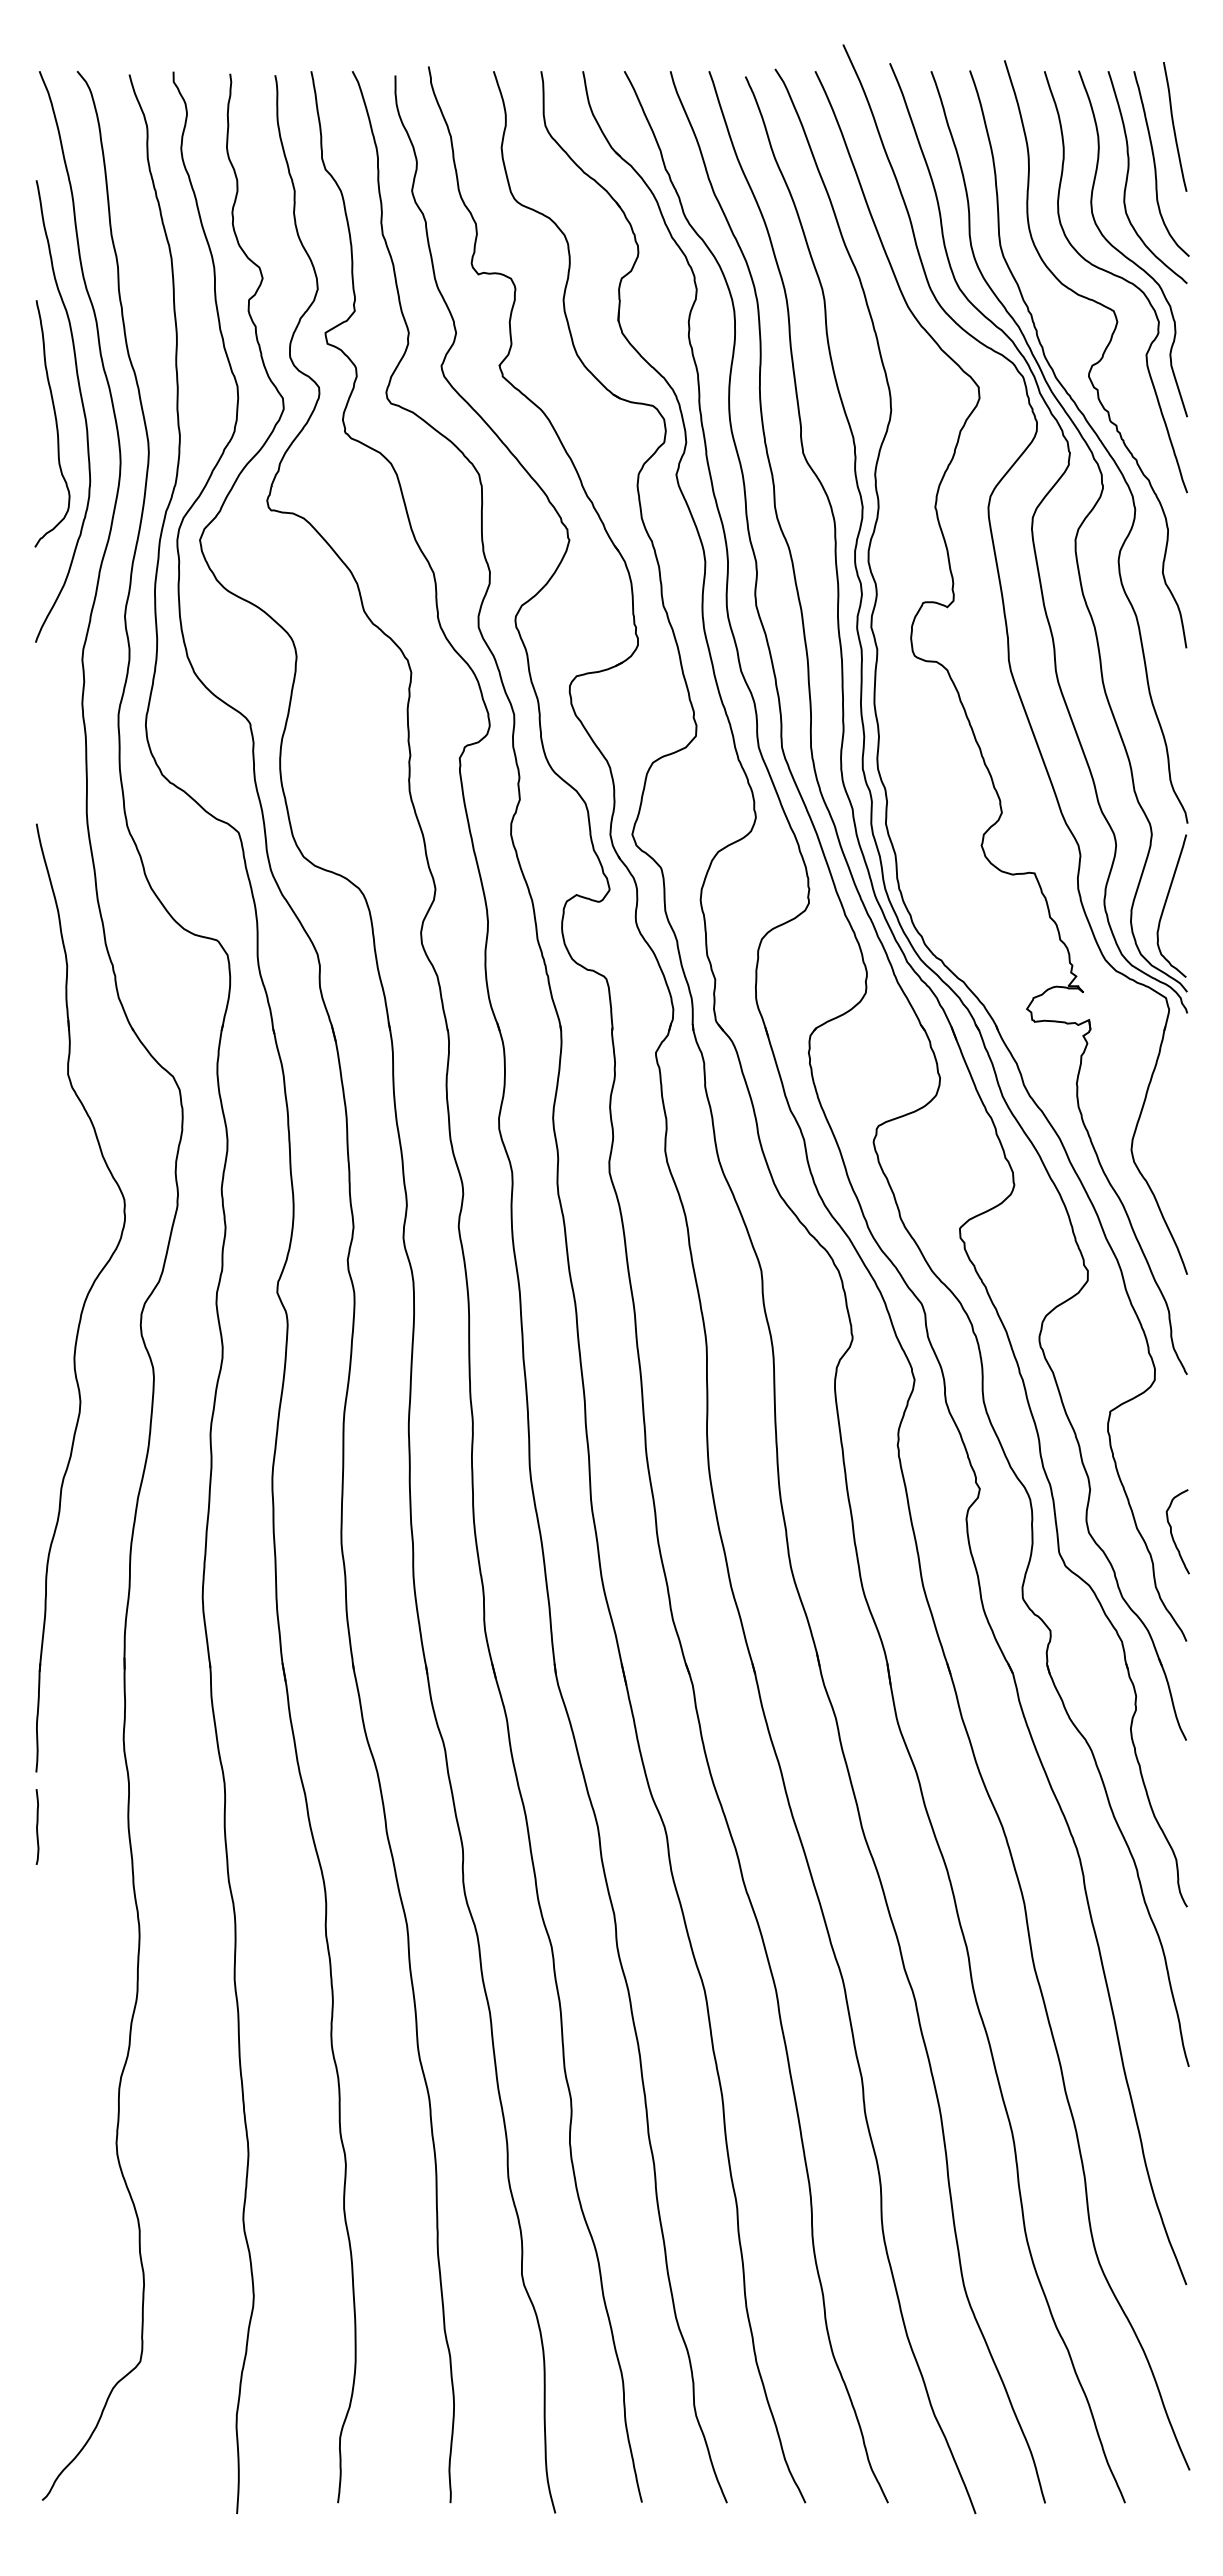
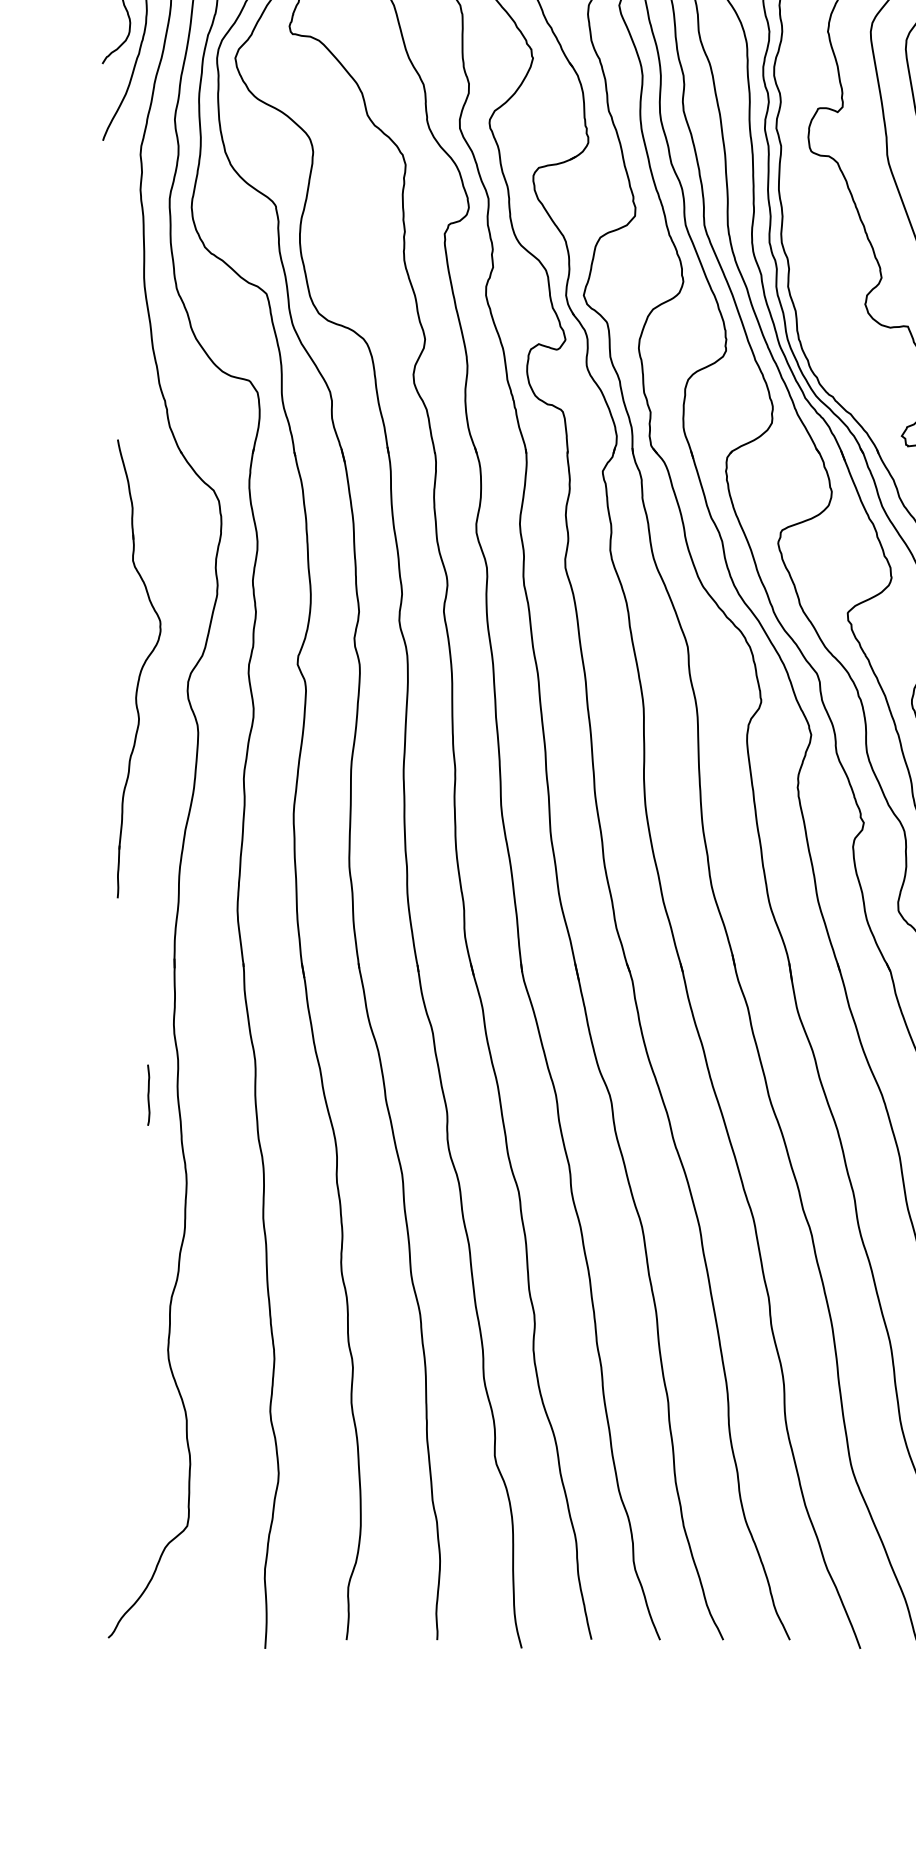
part: (80, 1297) -> (139, 668), size x0.6
curve: (37, 1826) -> (148, 1094), moved

